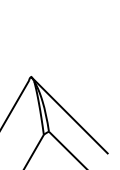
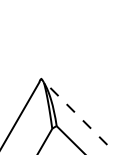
line: (69, 114) -> (74, 111), solid -> dashed

